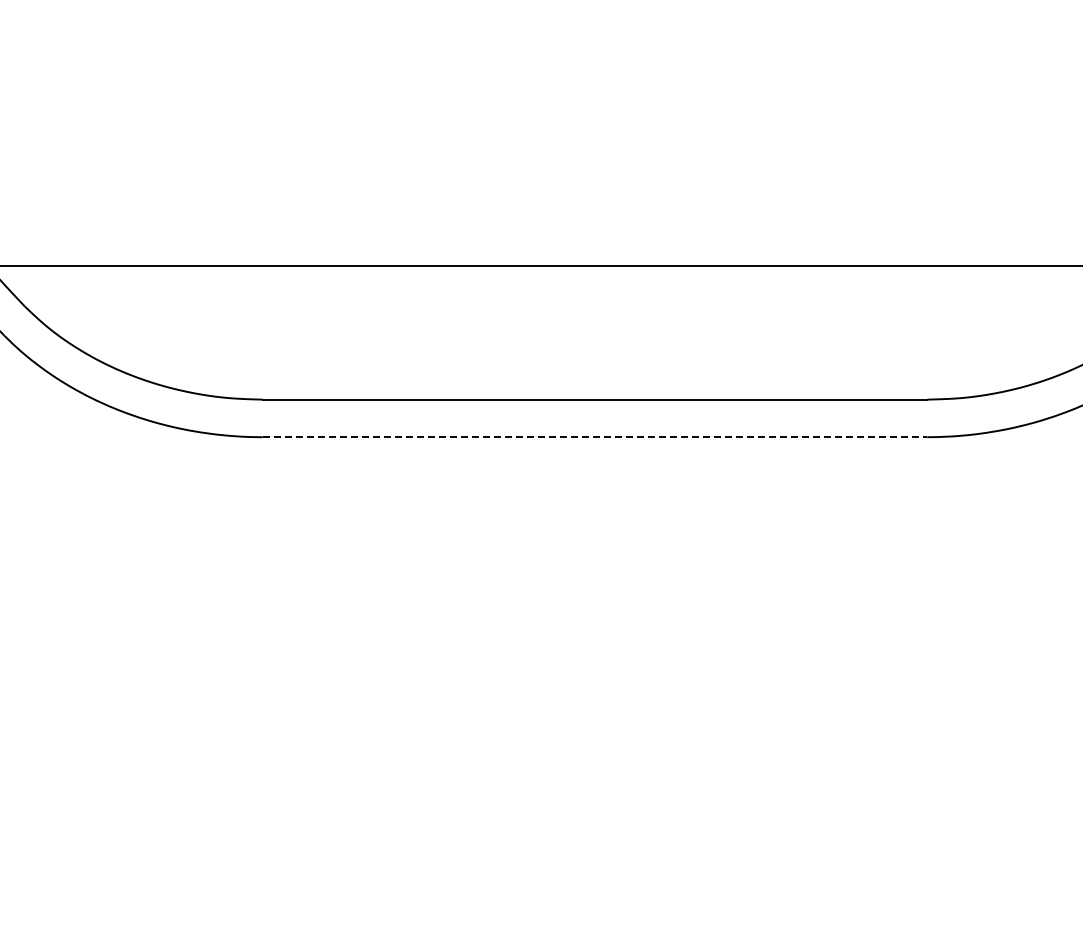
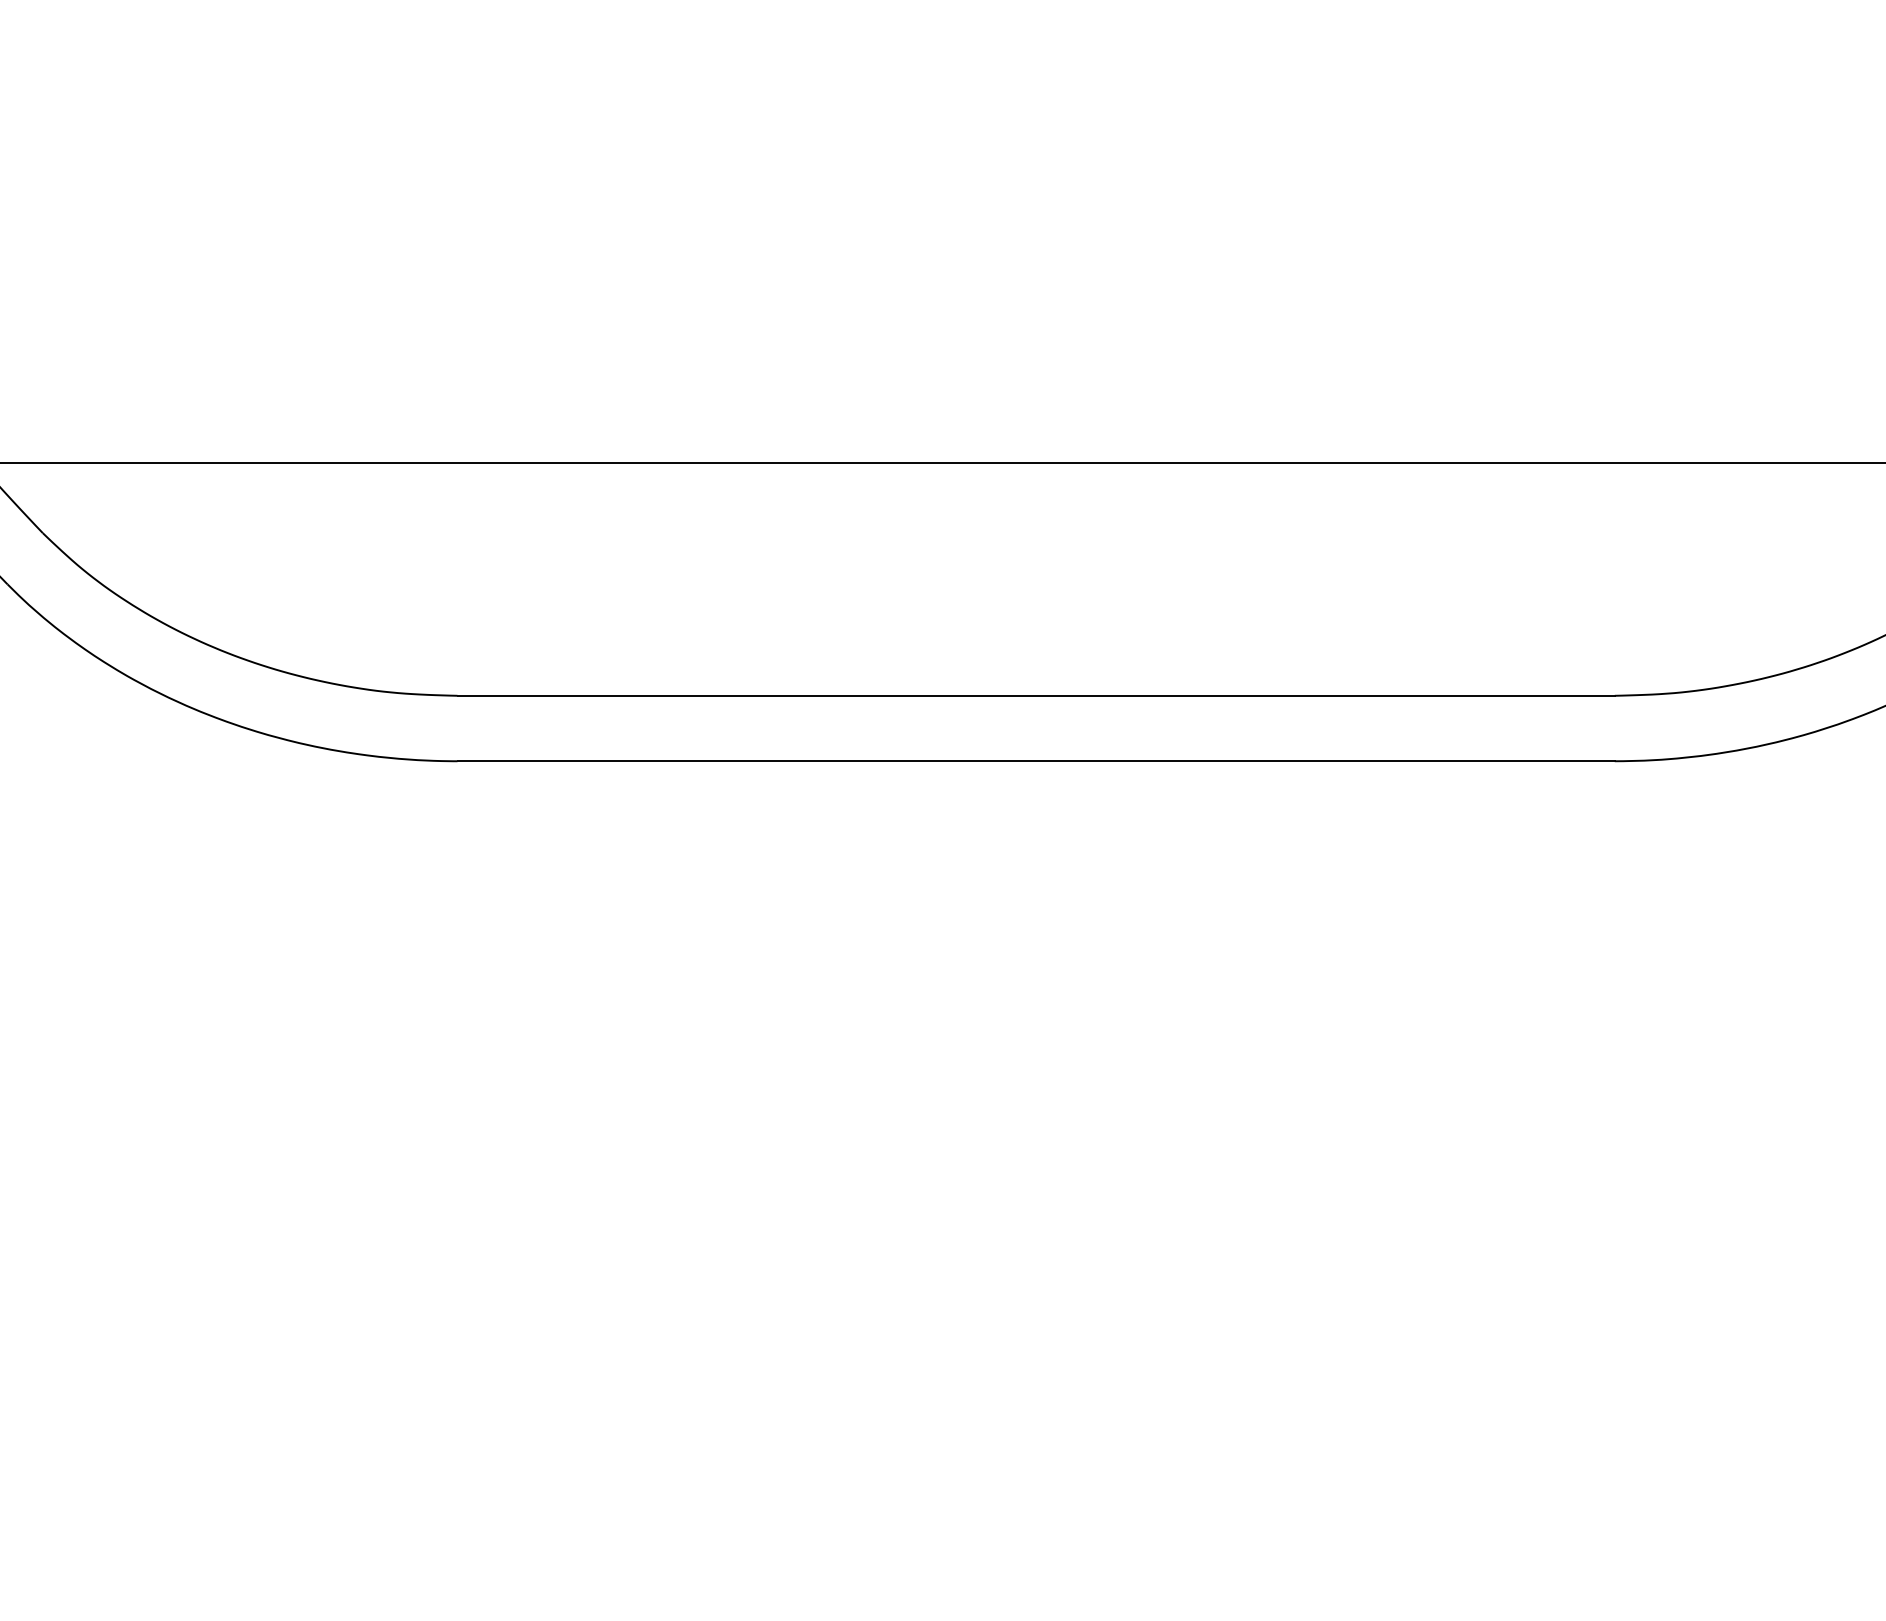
line: (595, 437) -> (1037, 761), dashed -> solid

